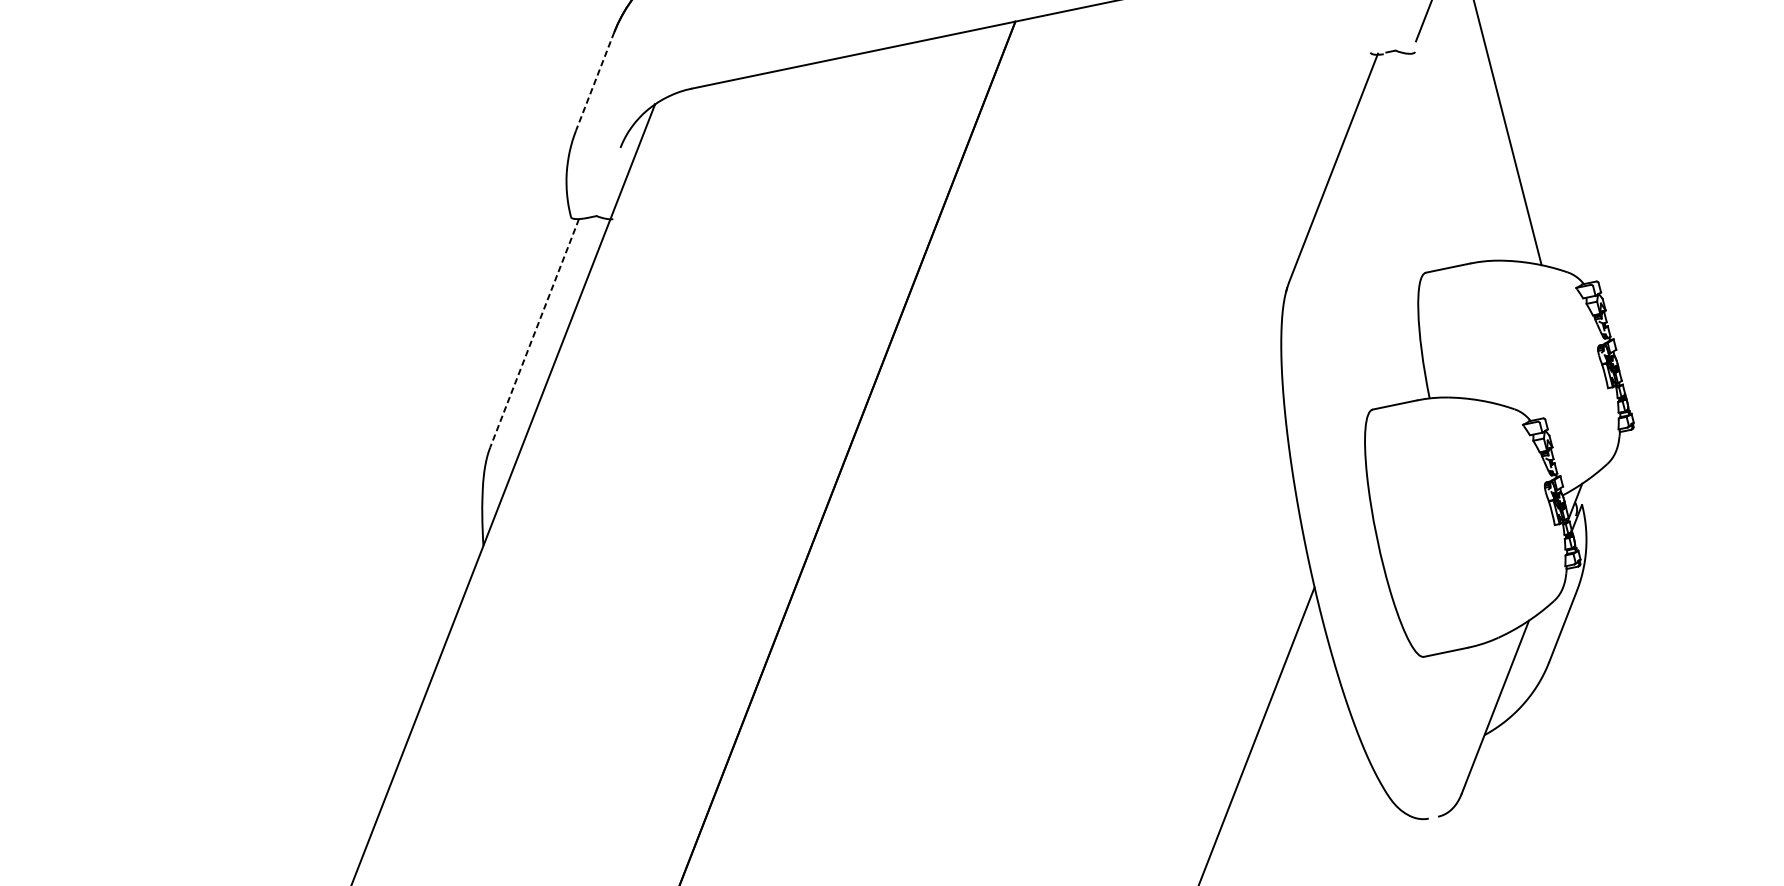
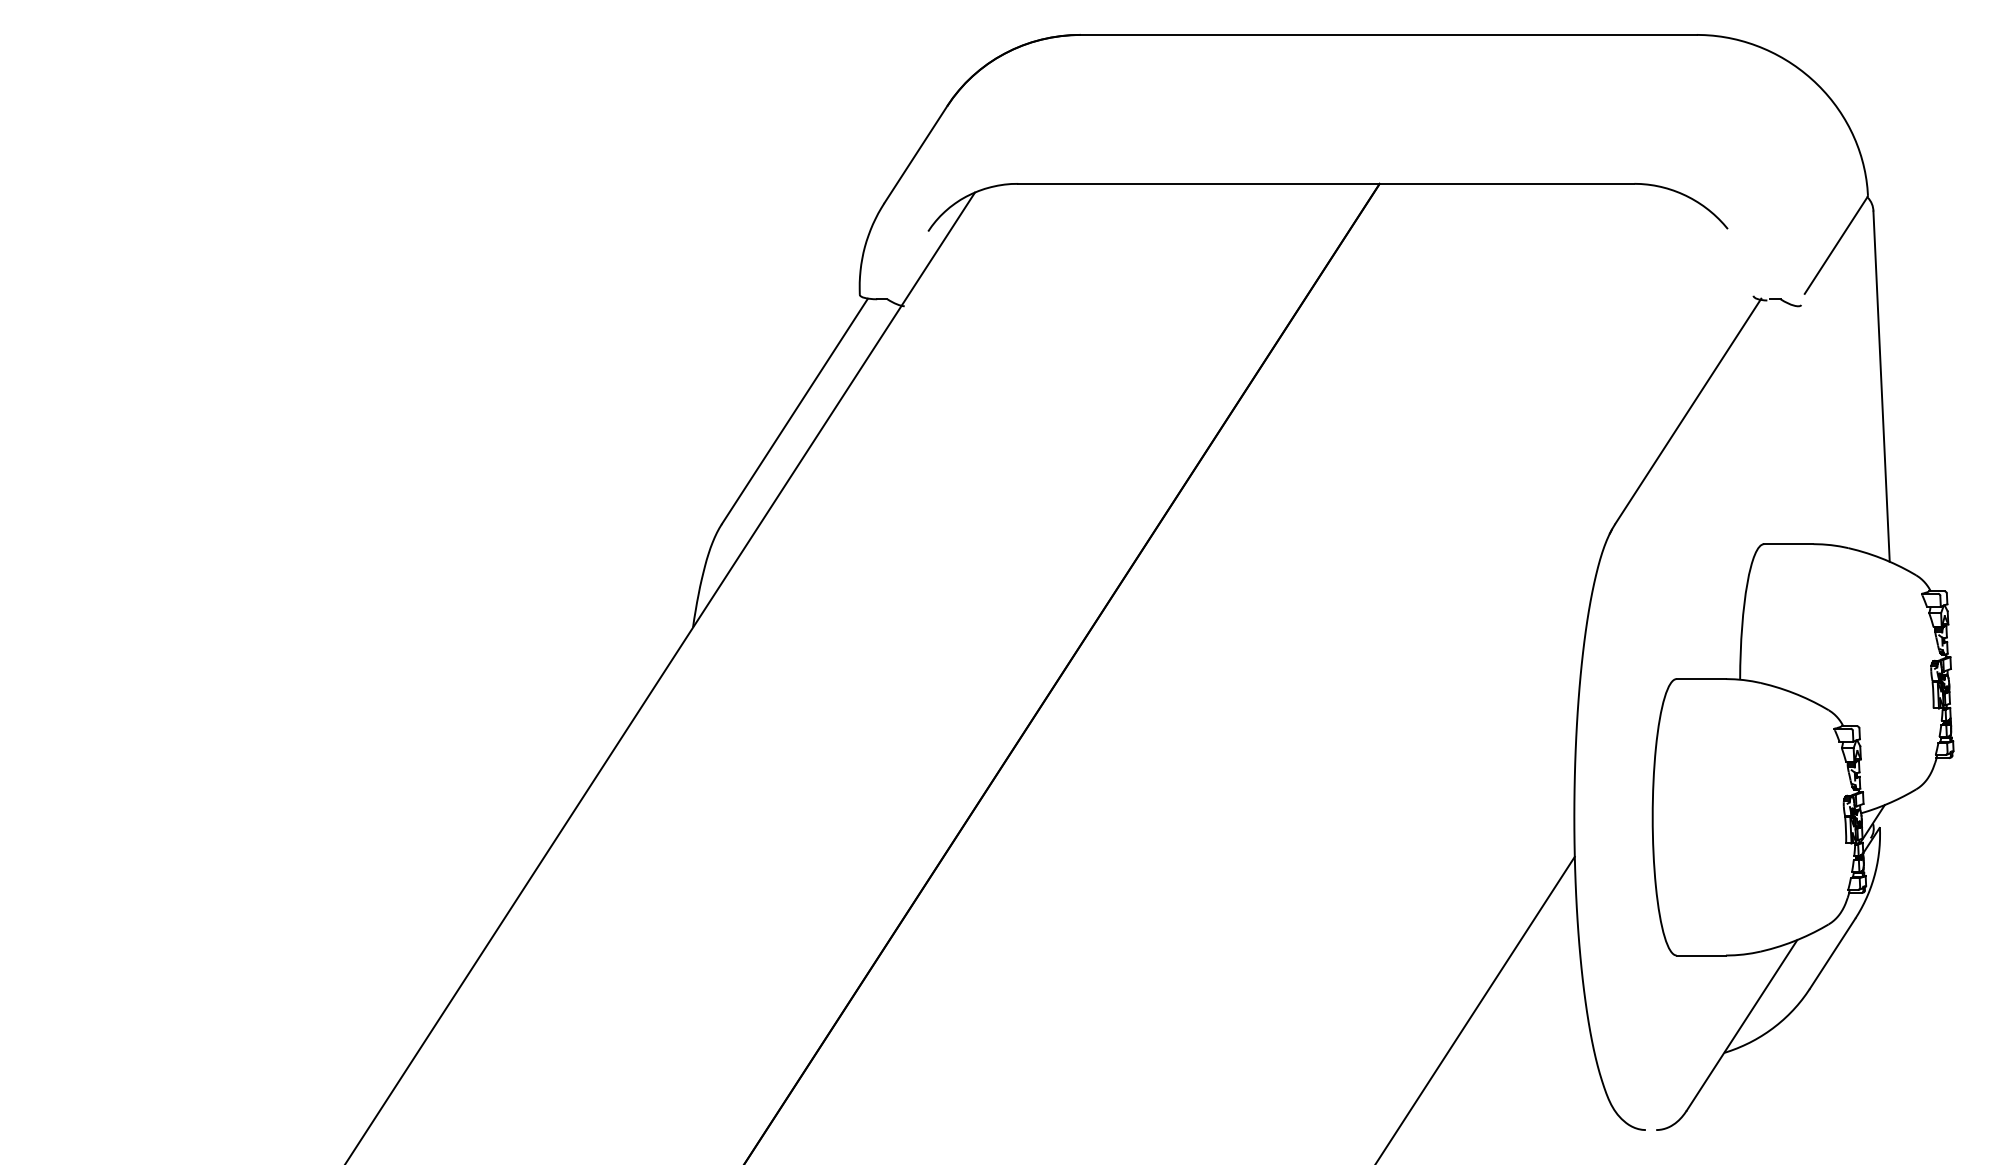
line: (594, 81) -> (915, 154), dashed -> solid
line: (534, 333) -> (794, 411), dashed -> solid

